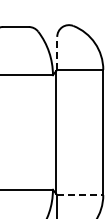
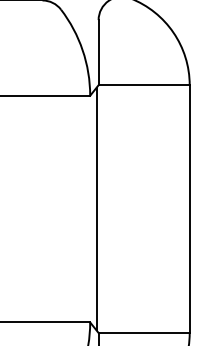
line: (57, 52) -> (99, 50), dashed -> solid
line: (80, 195) -> (144, 333), dashed -> solid

